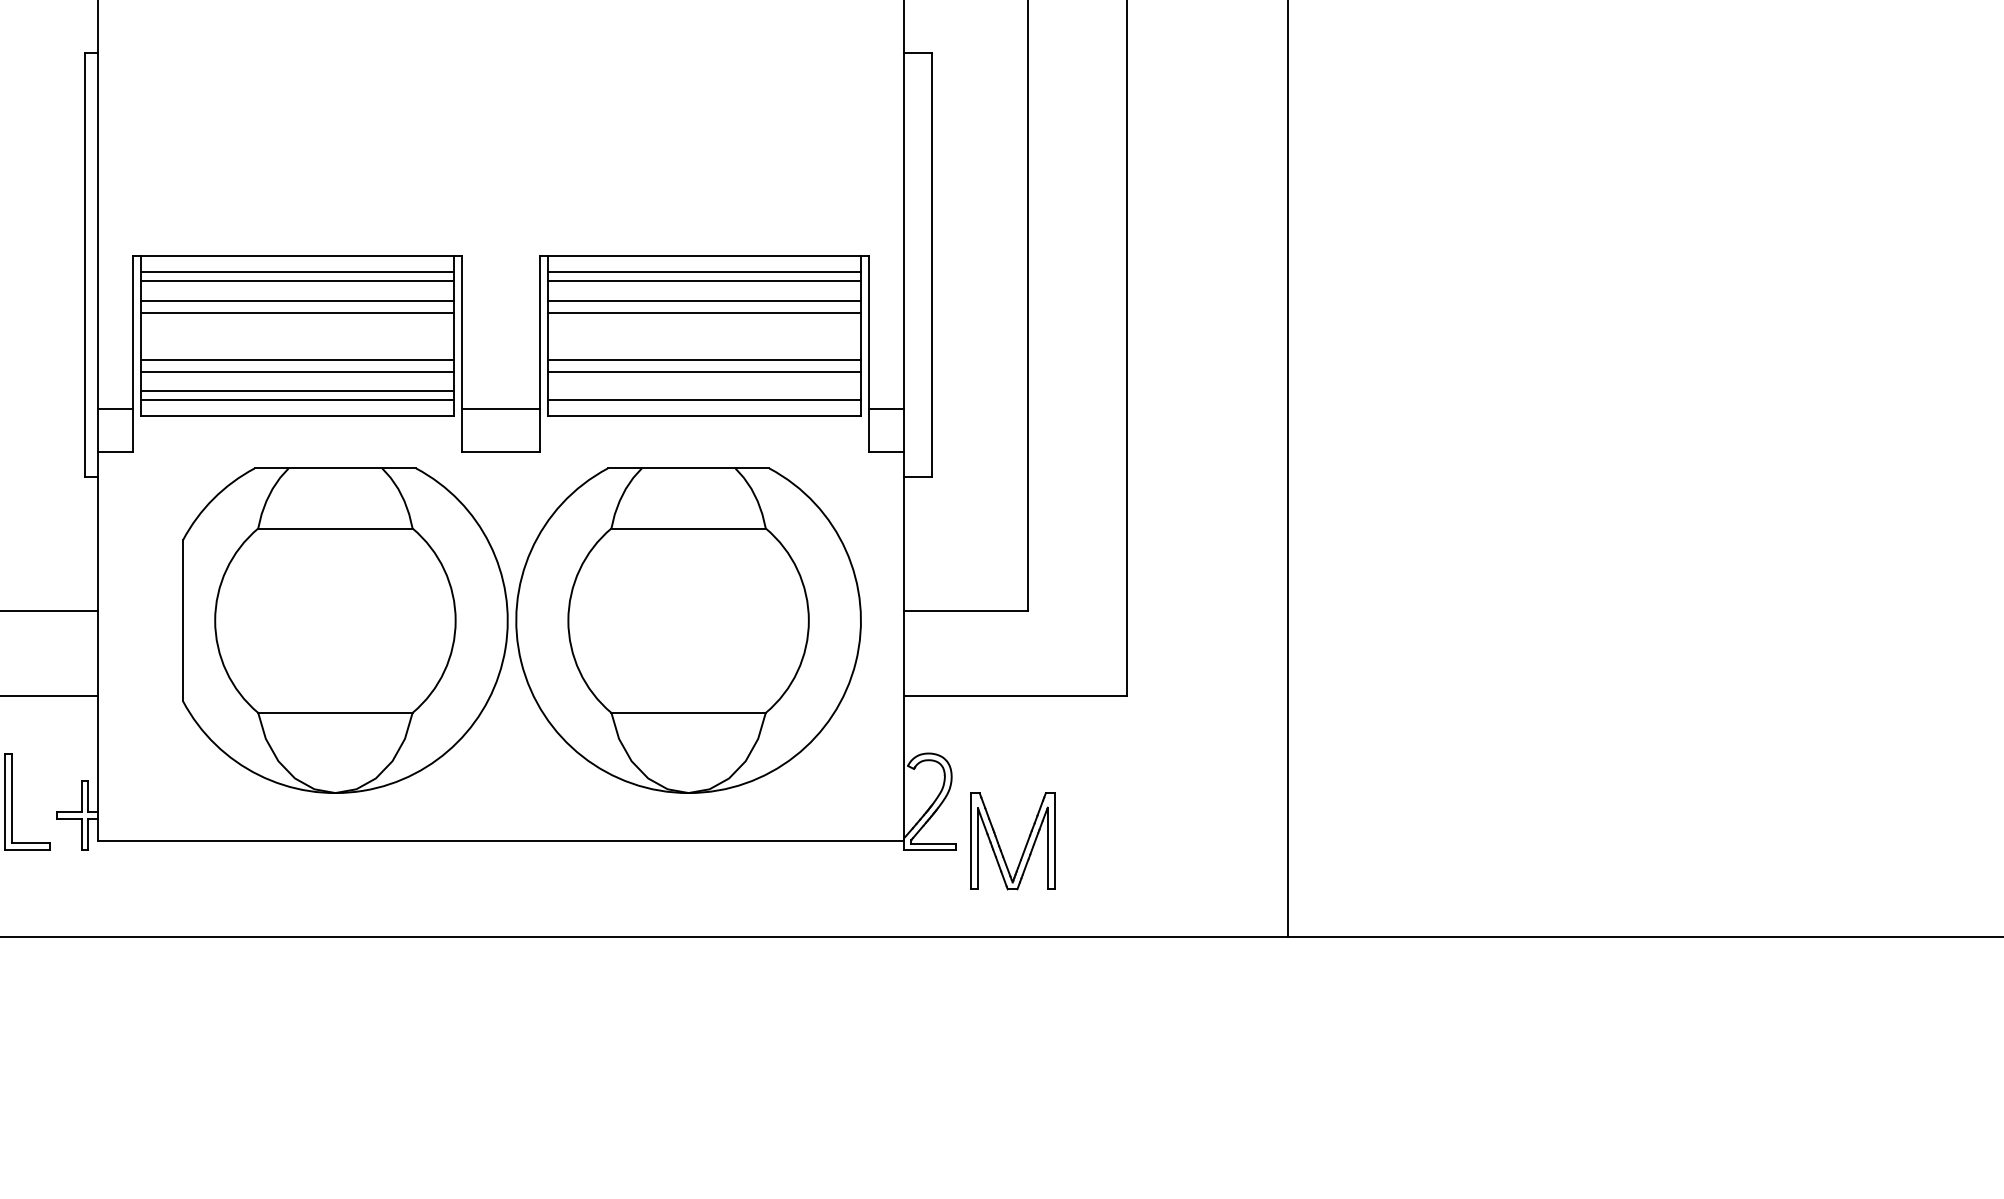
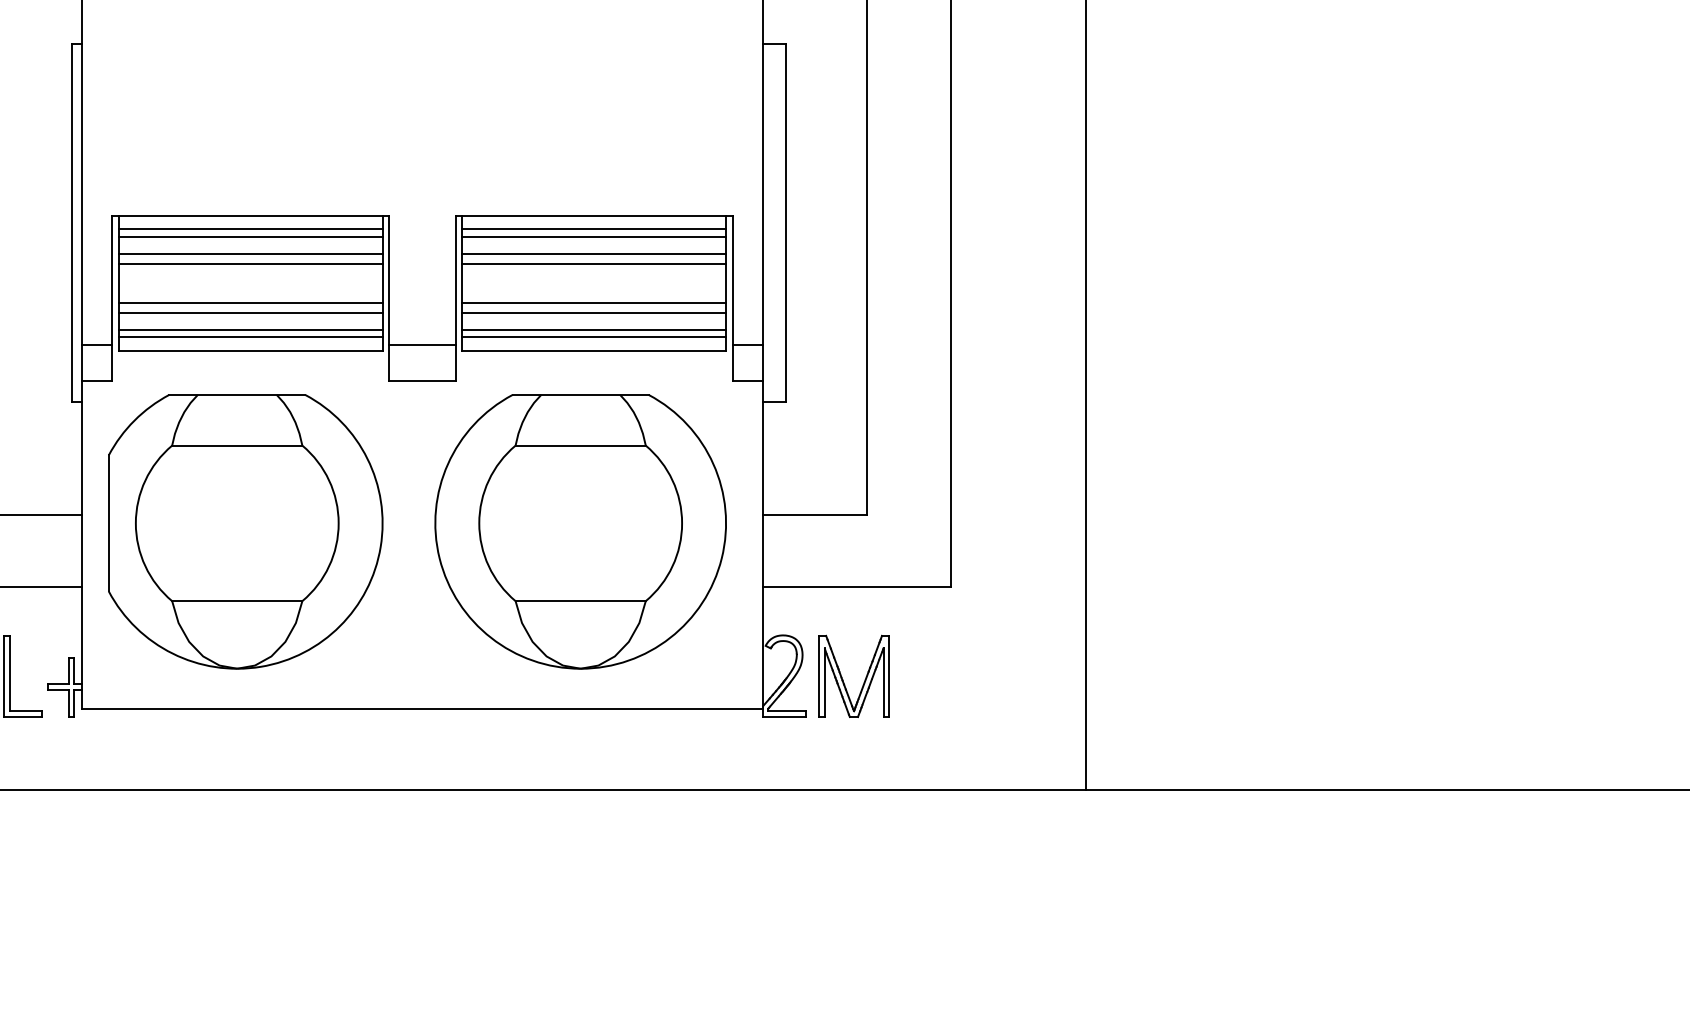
line: (704, 391) -> (594, 330), added
part: (345, 630) -> (245, 531), moved
part: (1000, 846) -> (843, 680), moved

